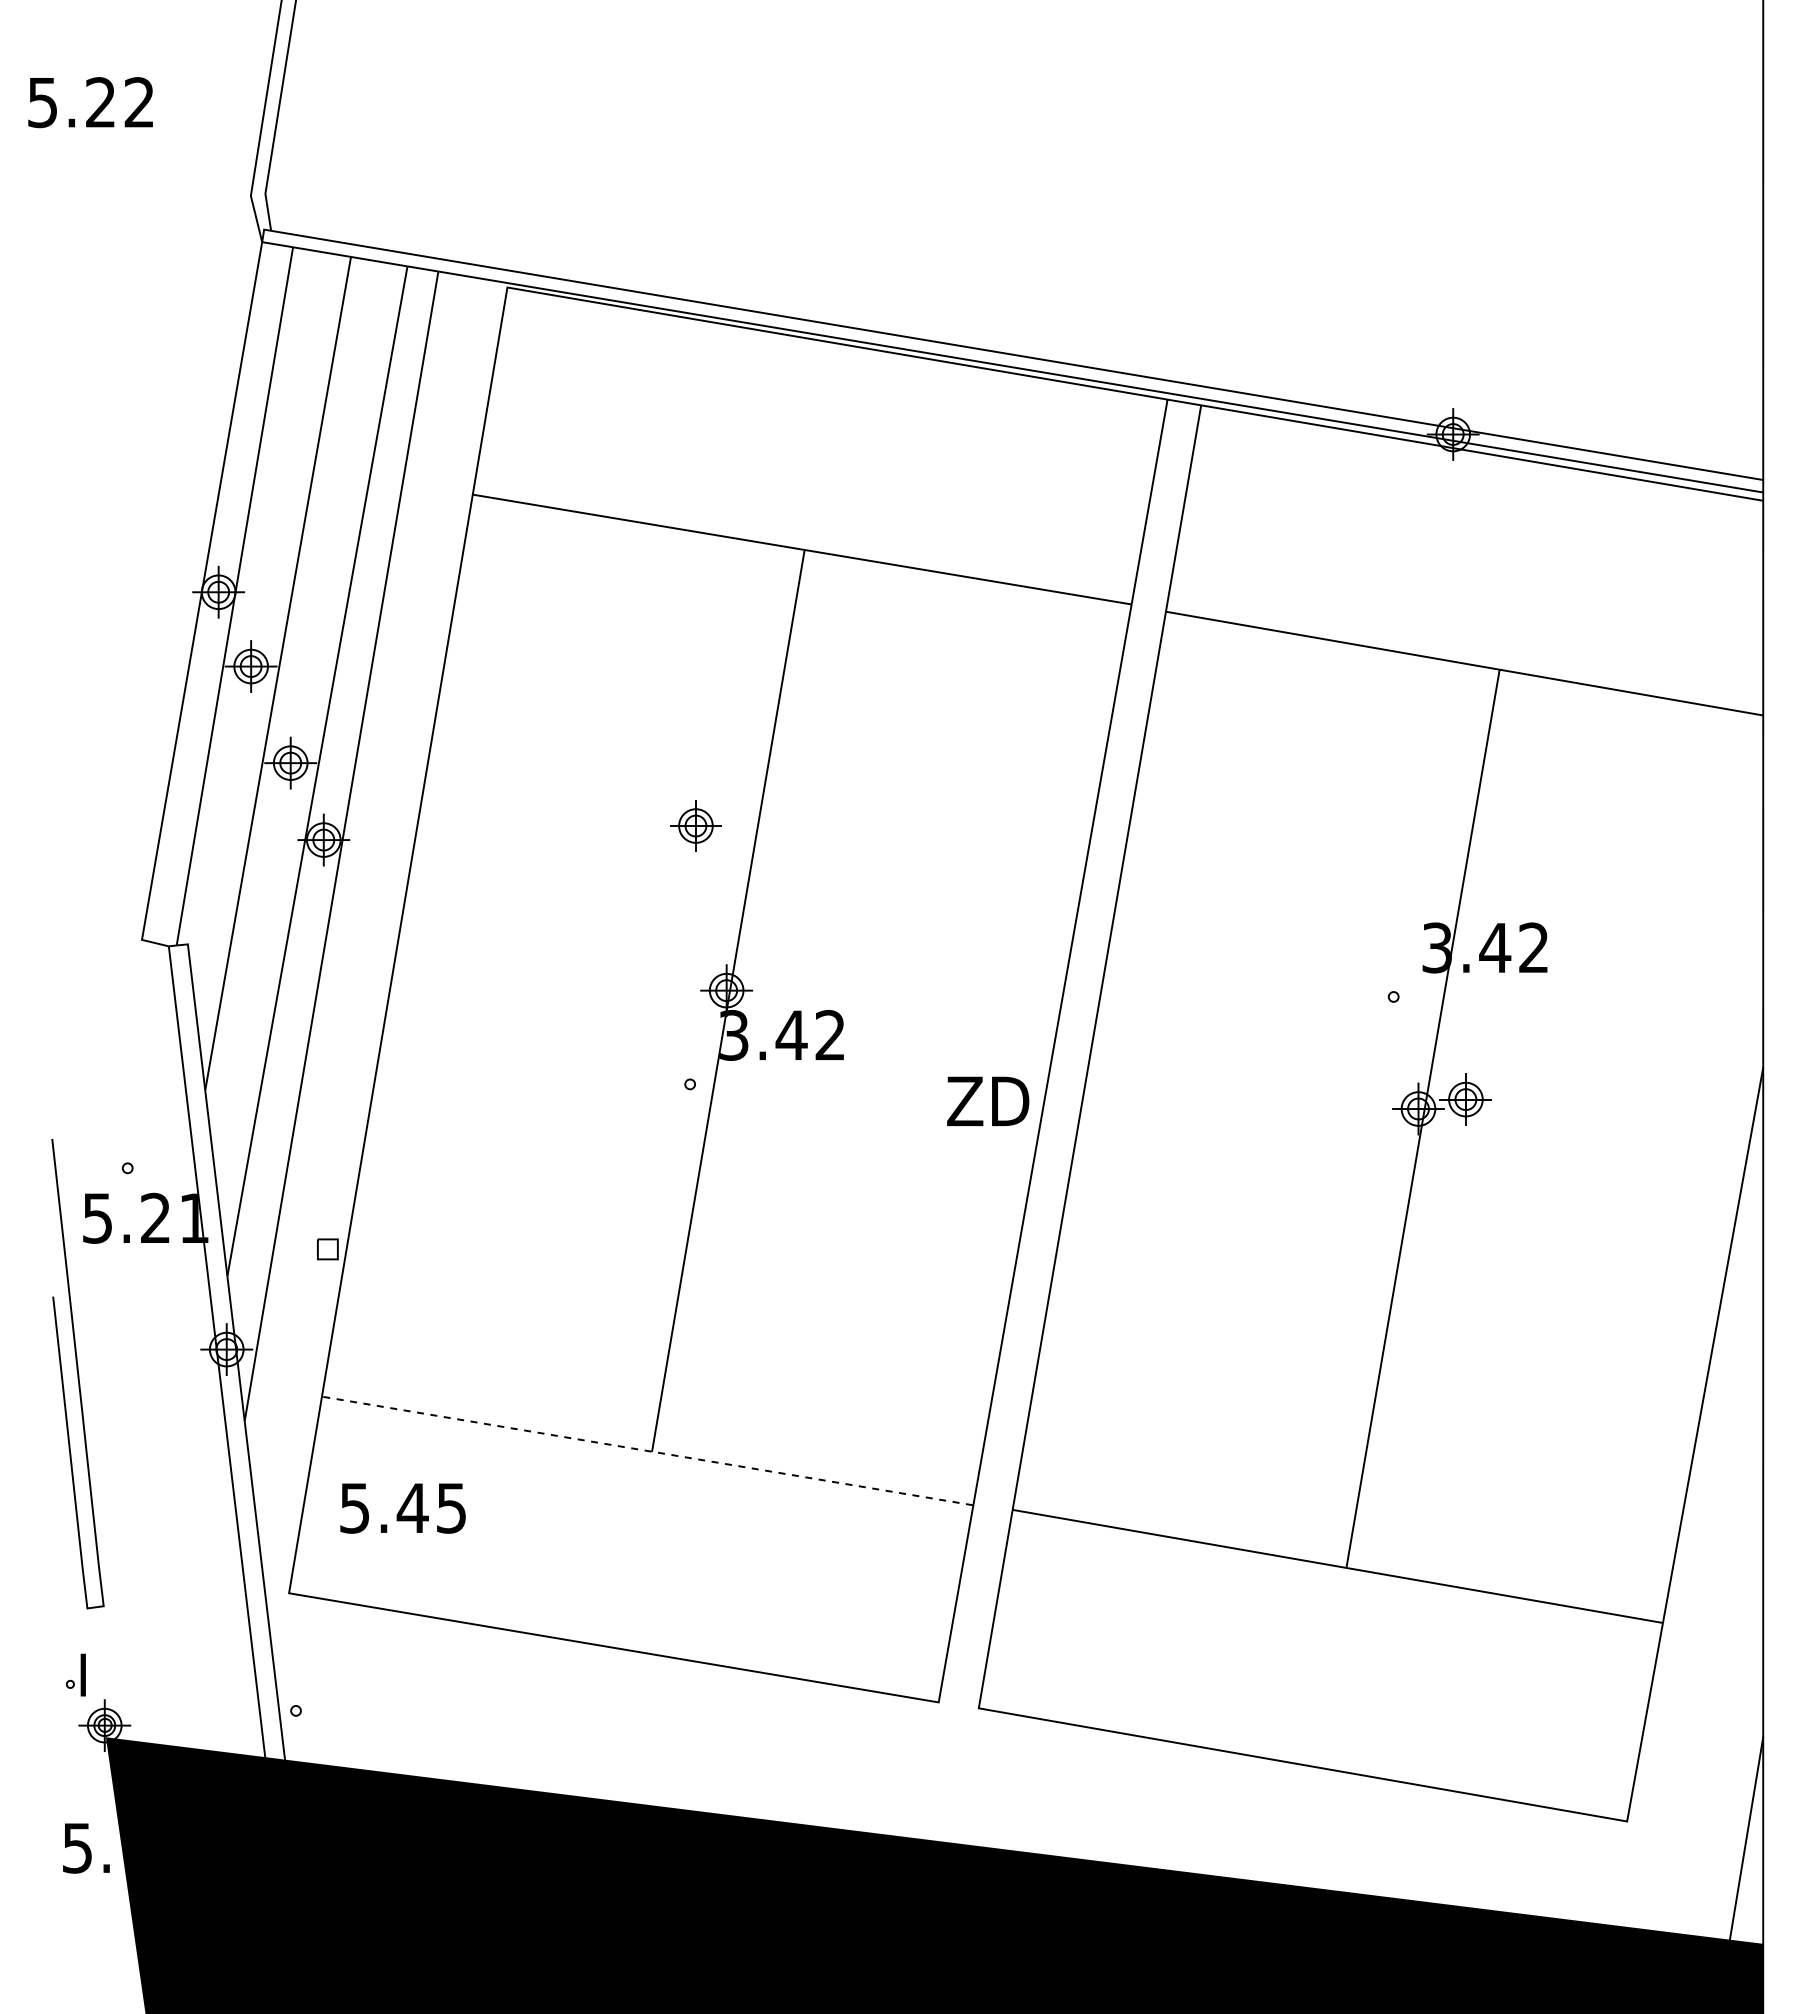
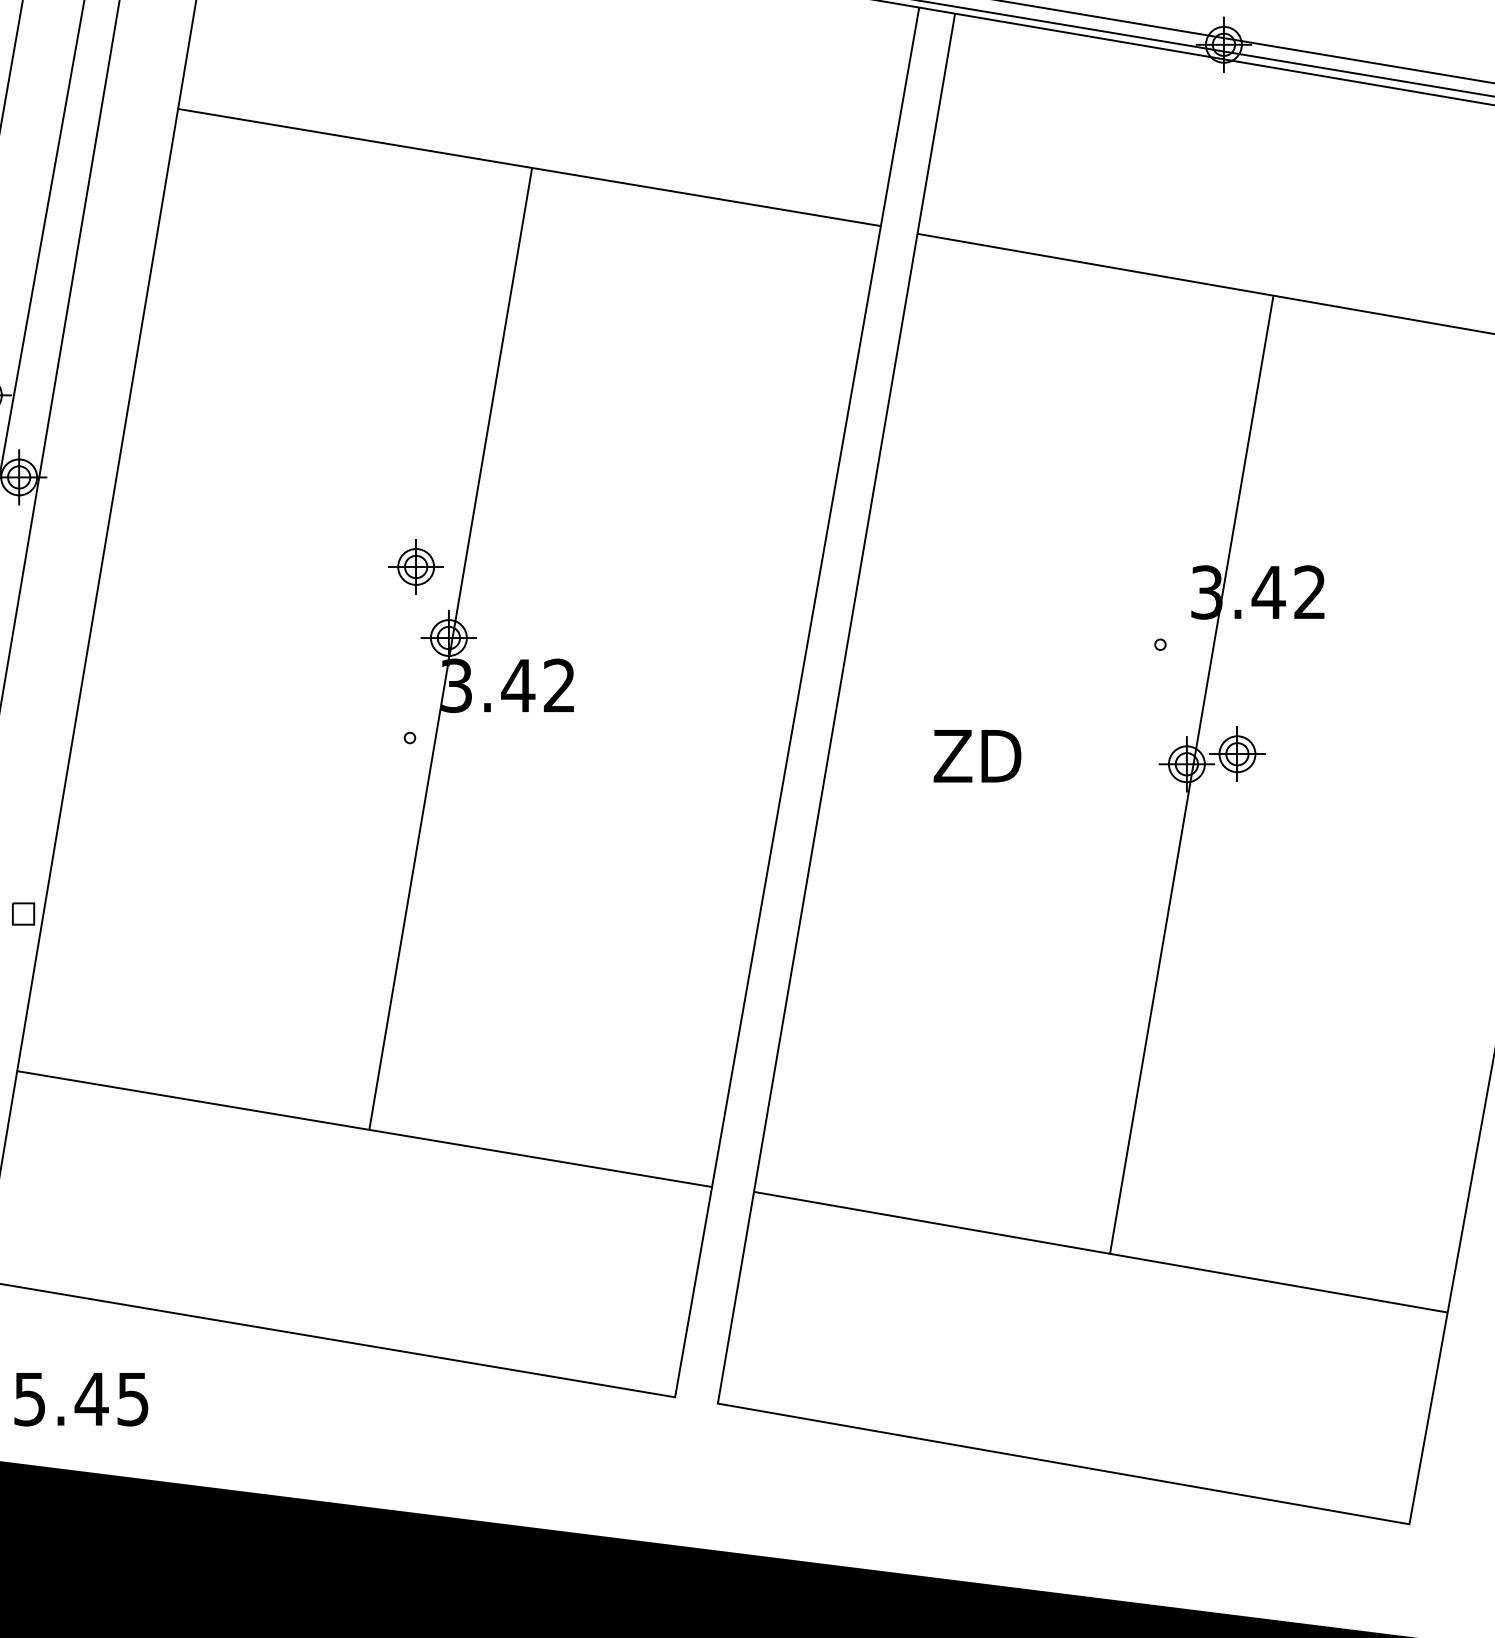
part: (695, 825) -> (415, 566), moved
text: (988, 1100) -> (977, 755), moved
line: (647, 1450) -> (364, 1128), dashed -> solid
text: (402, 1508) -> (80, 1399), moved

